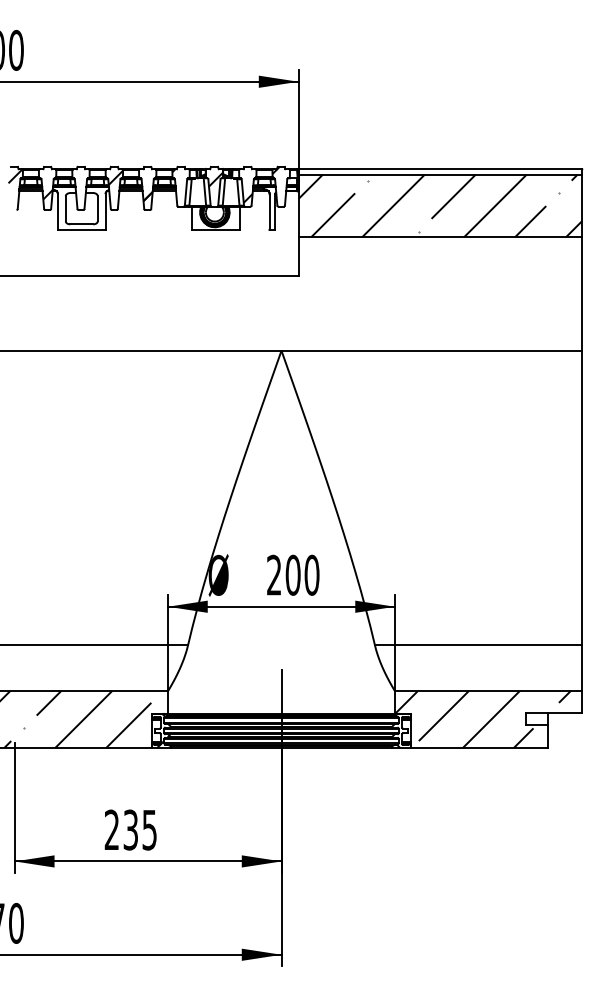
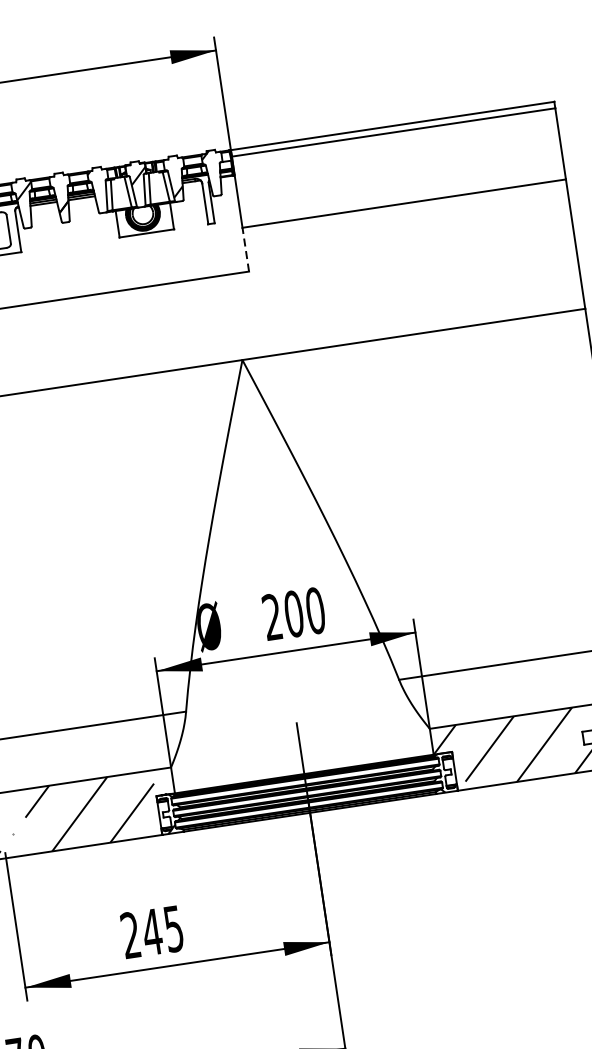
hatch: (440, 205) -> (398, 167), removed
line: (298, 256) -> (245, 249), solid -> dashed
text: (130, 829) -> (151, 931), 235 -> 245

